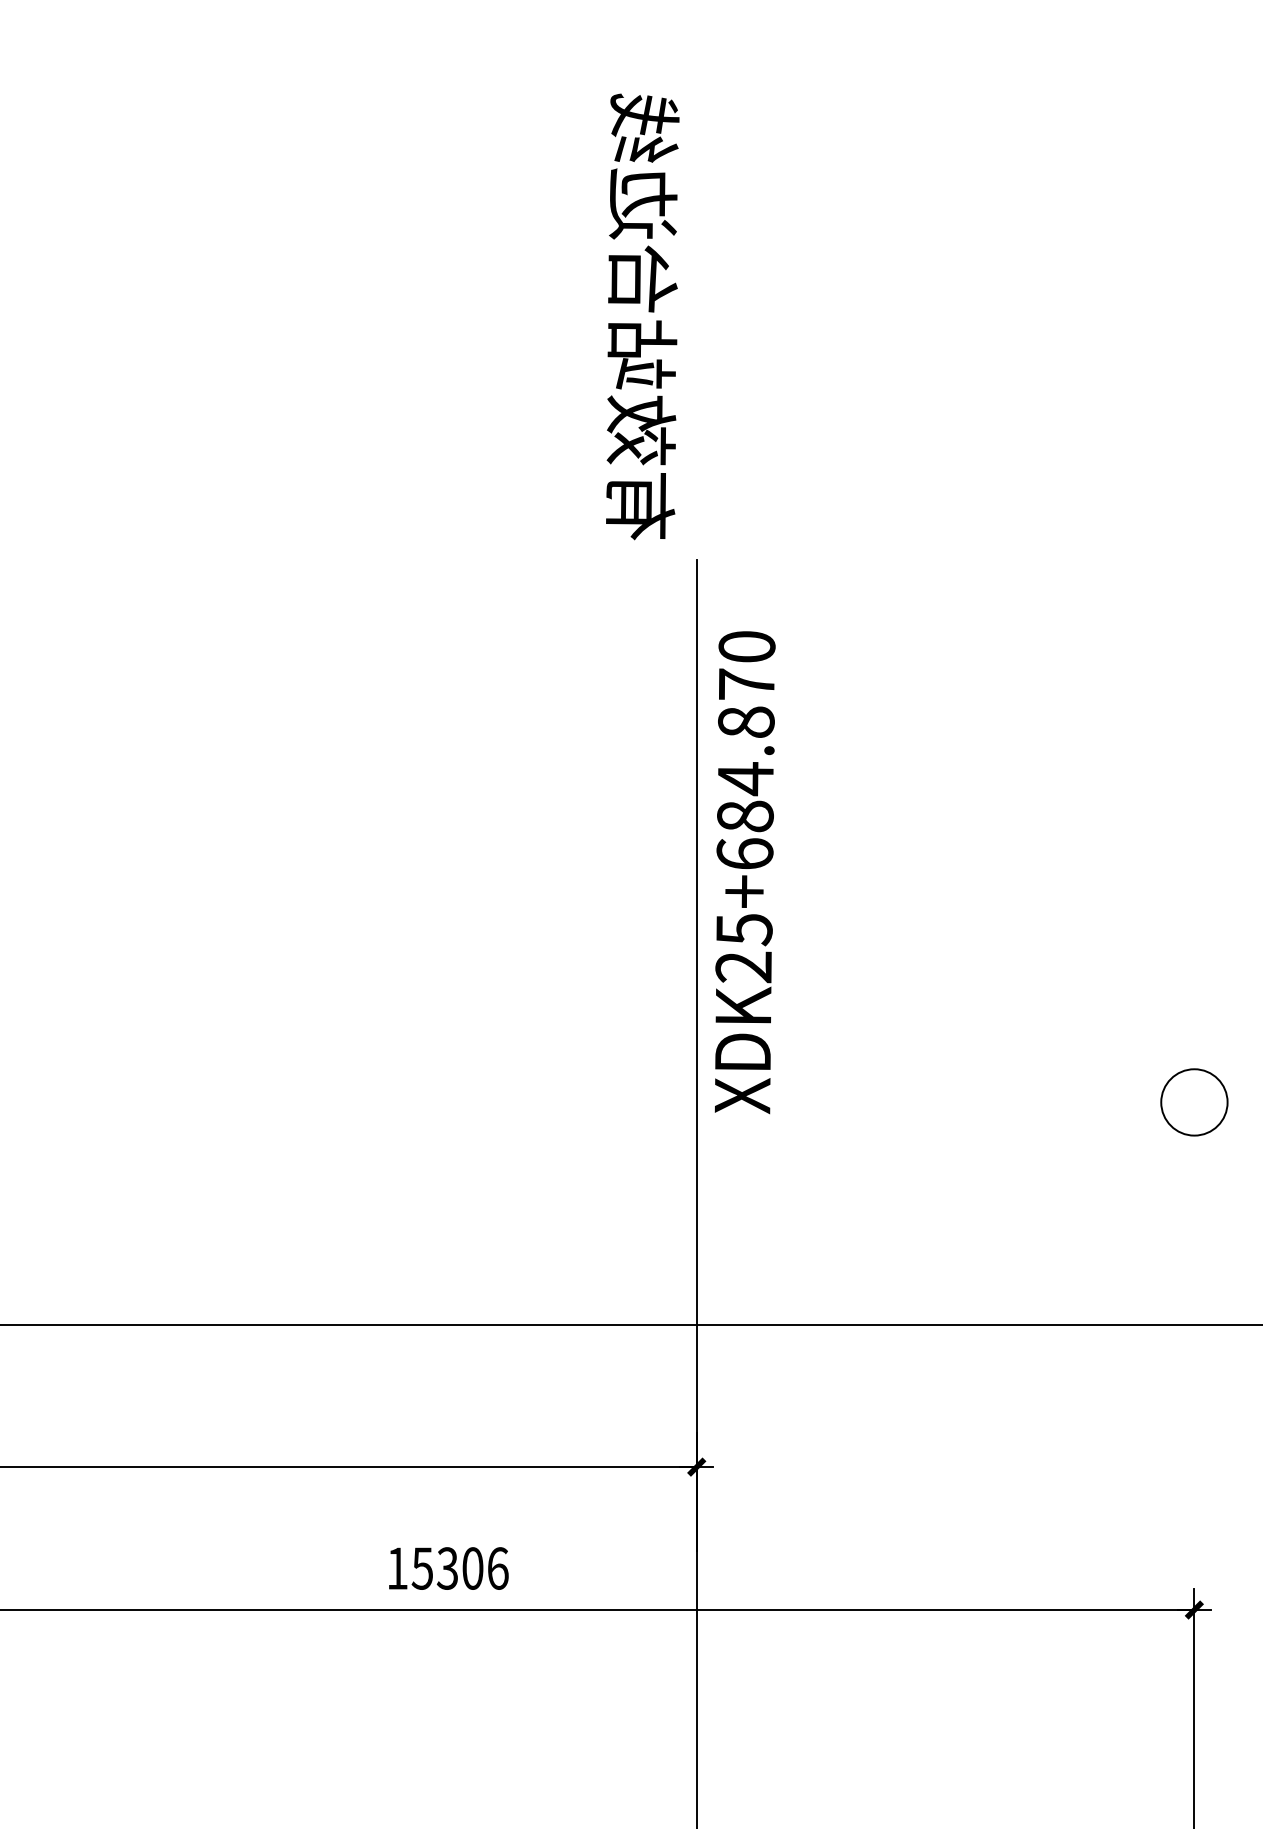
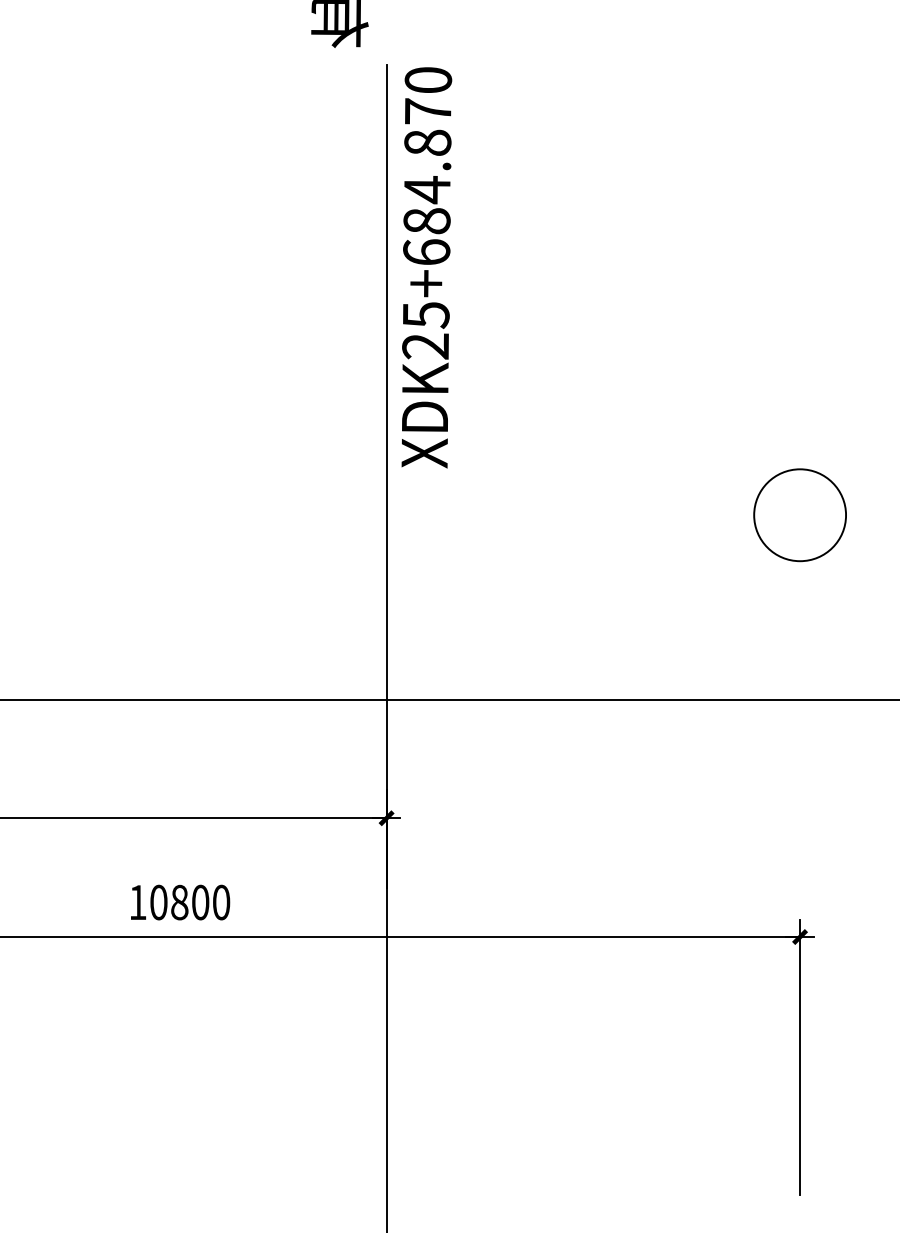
text: (744, 872) -> (426, 267), moved
circle: (1194, 1102) -> (800, 515), size x1.67
text: (459, 1568) -> (189, 902), 15306 -> 10800

